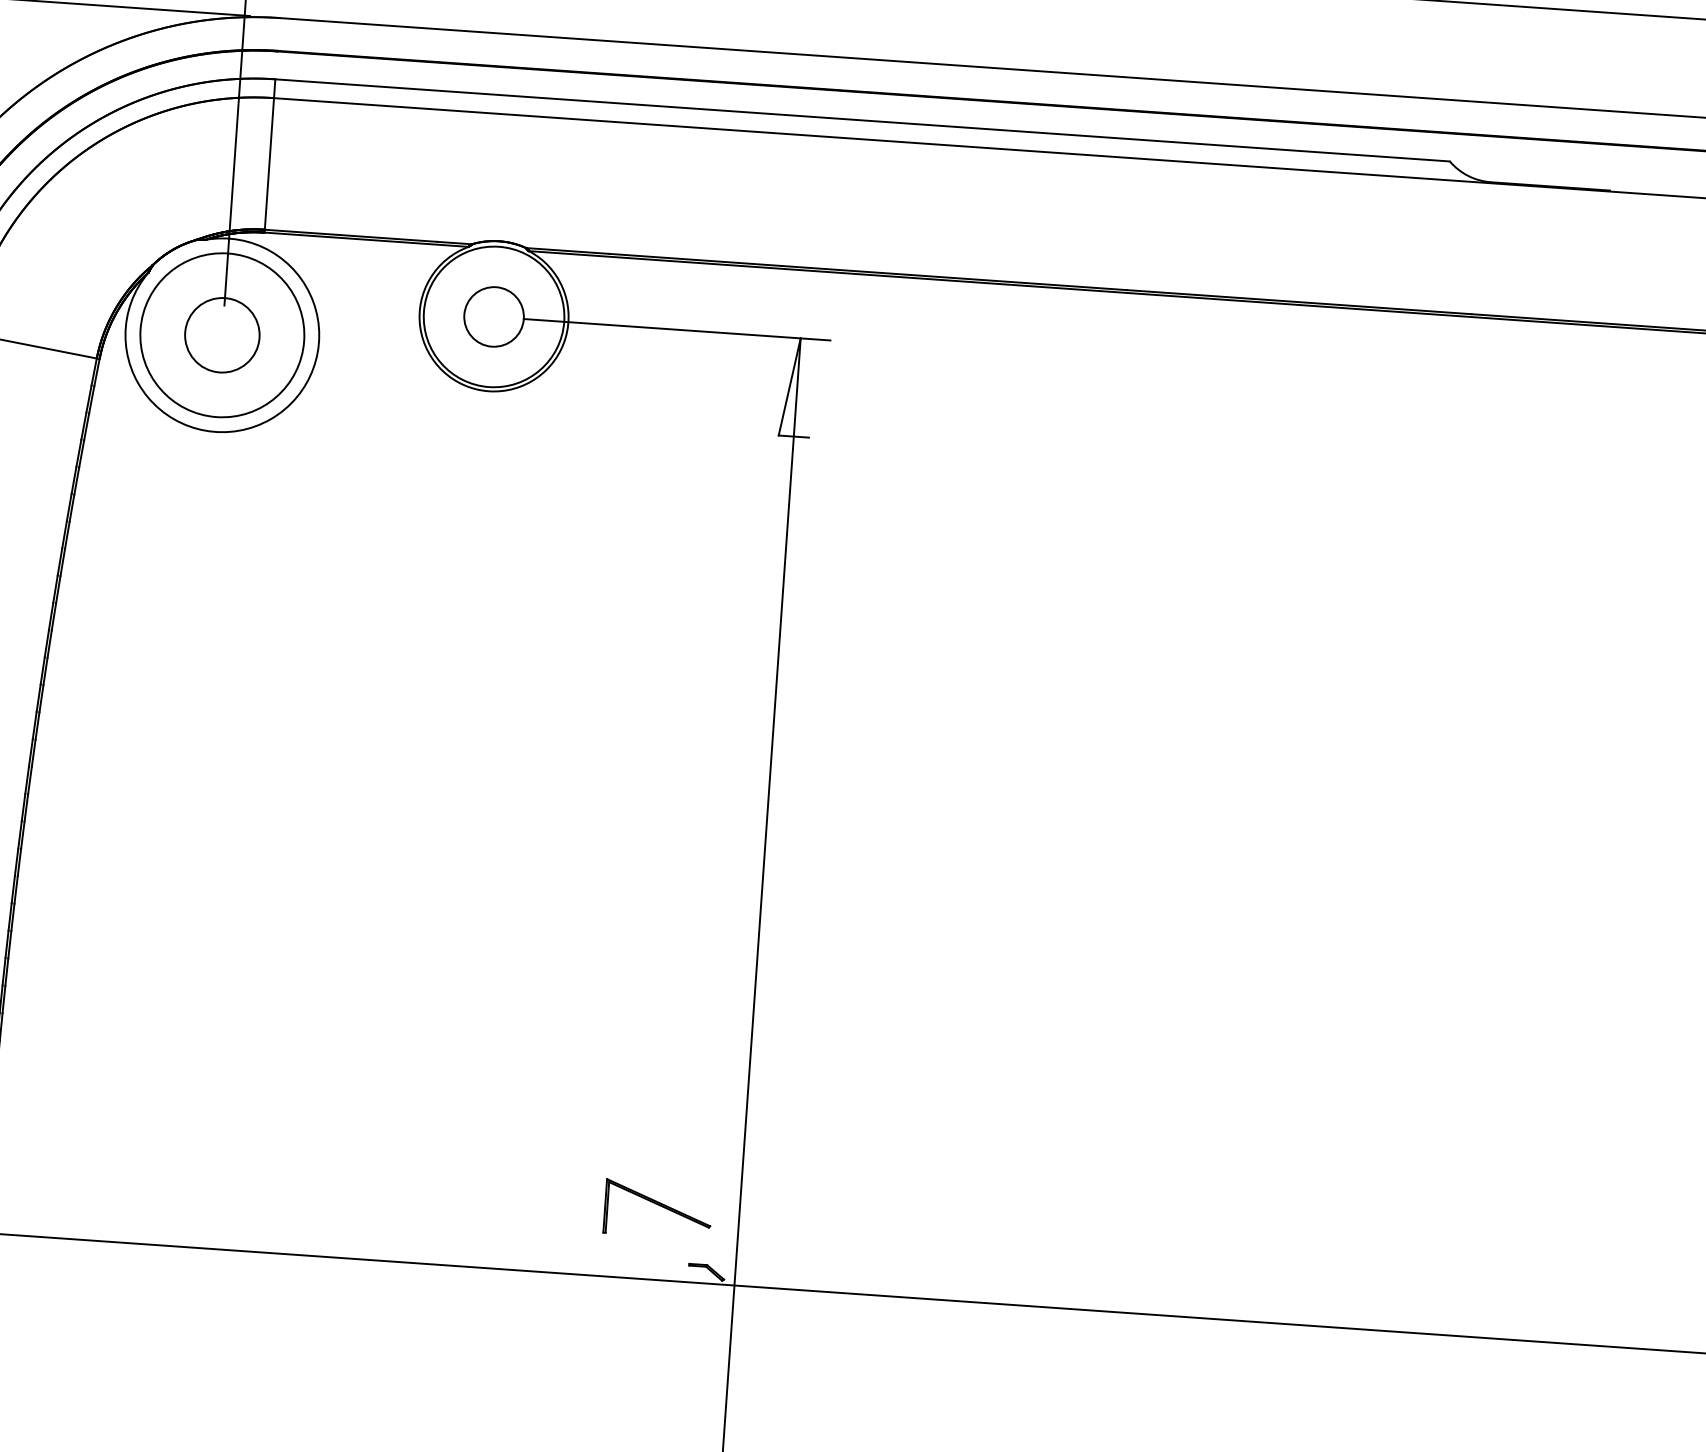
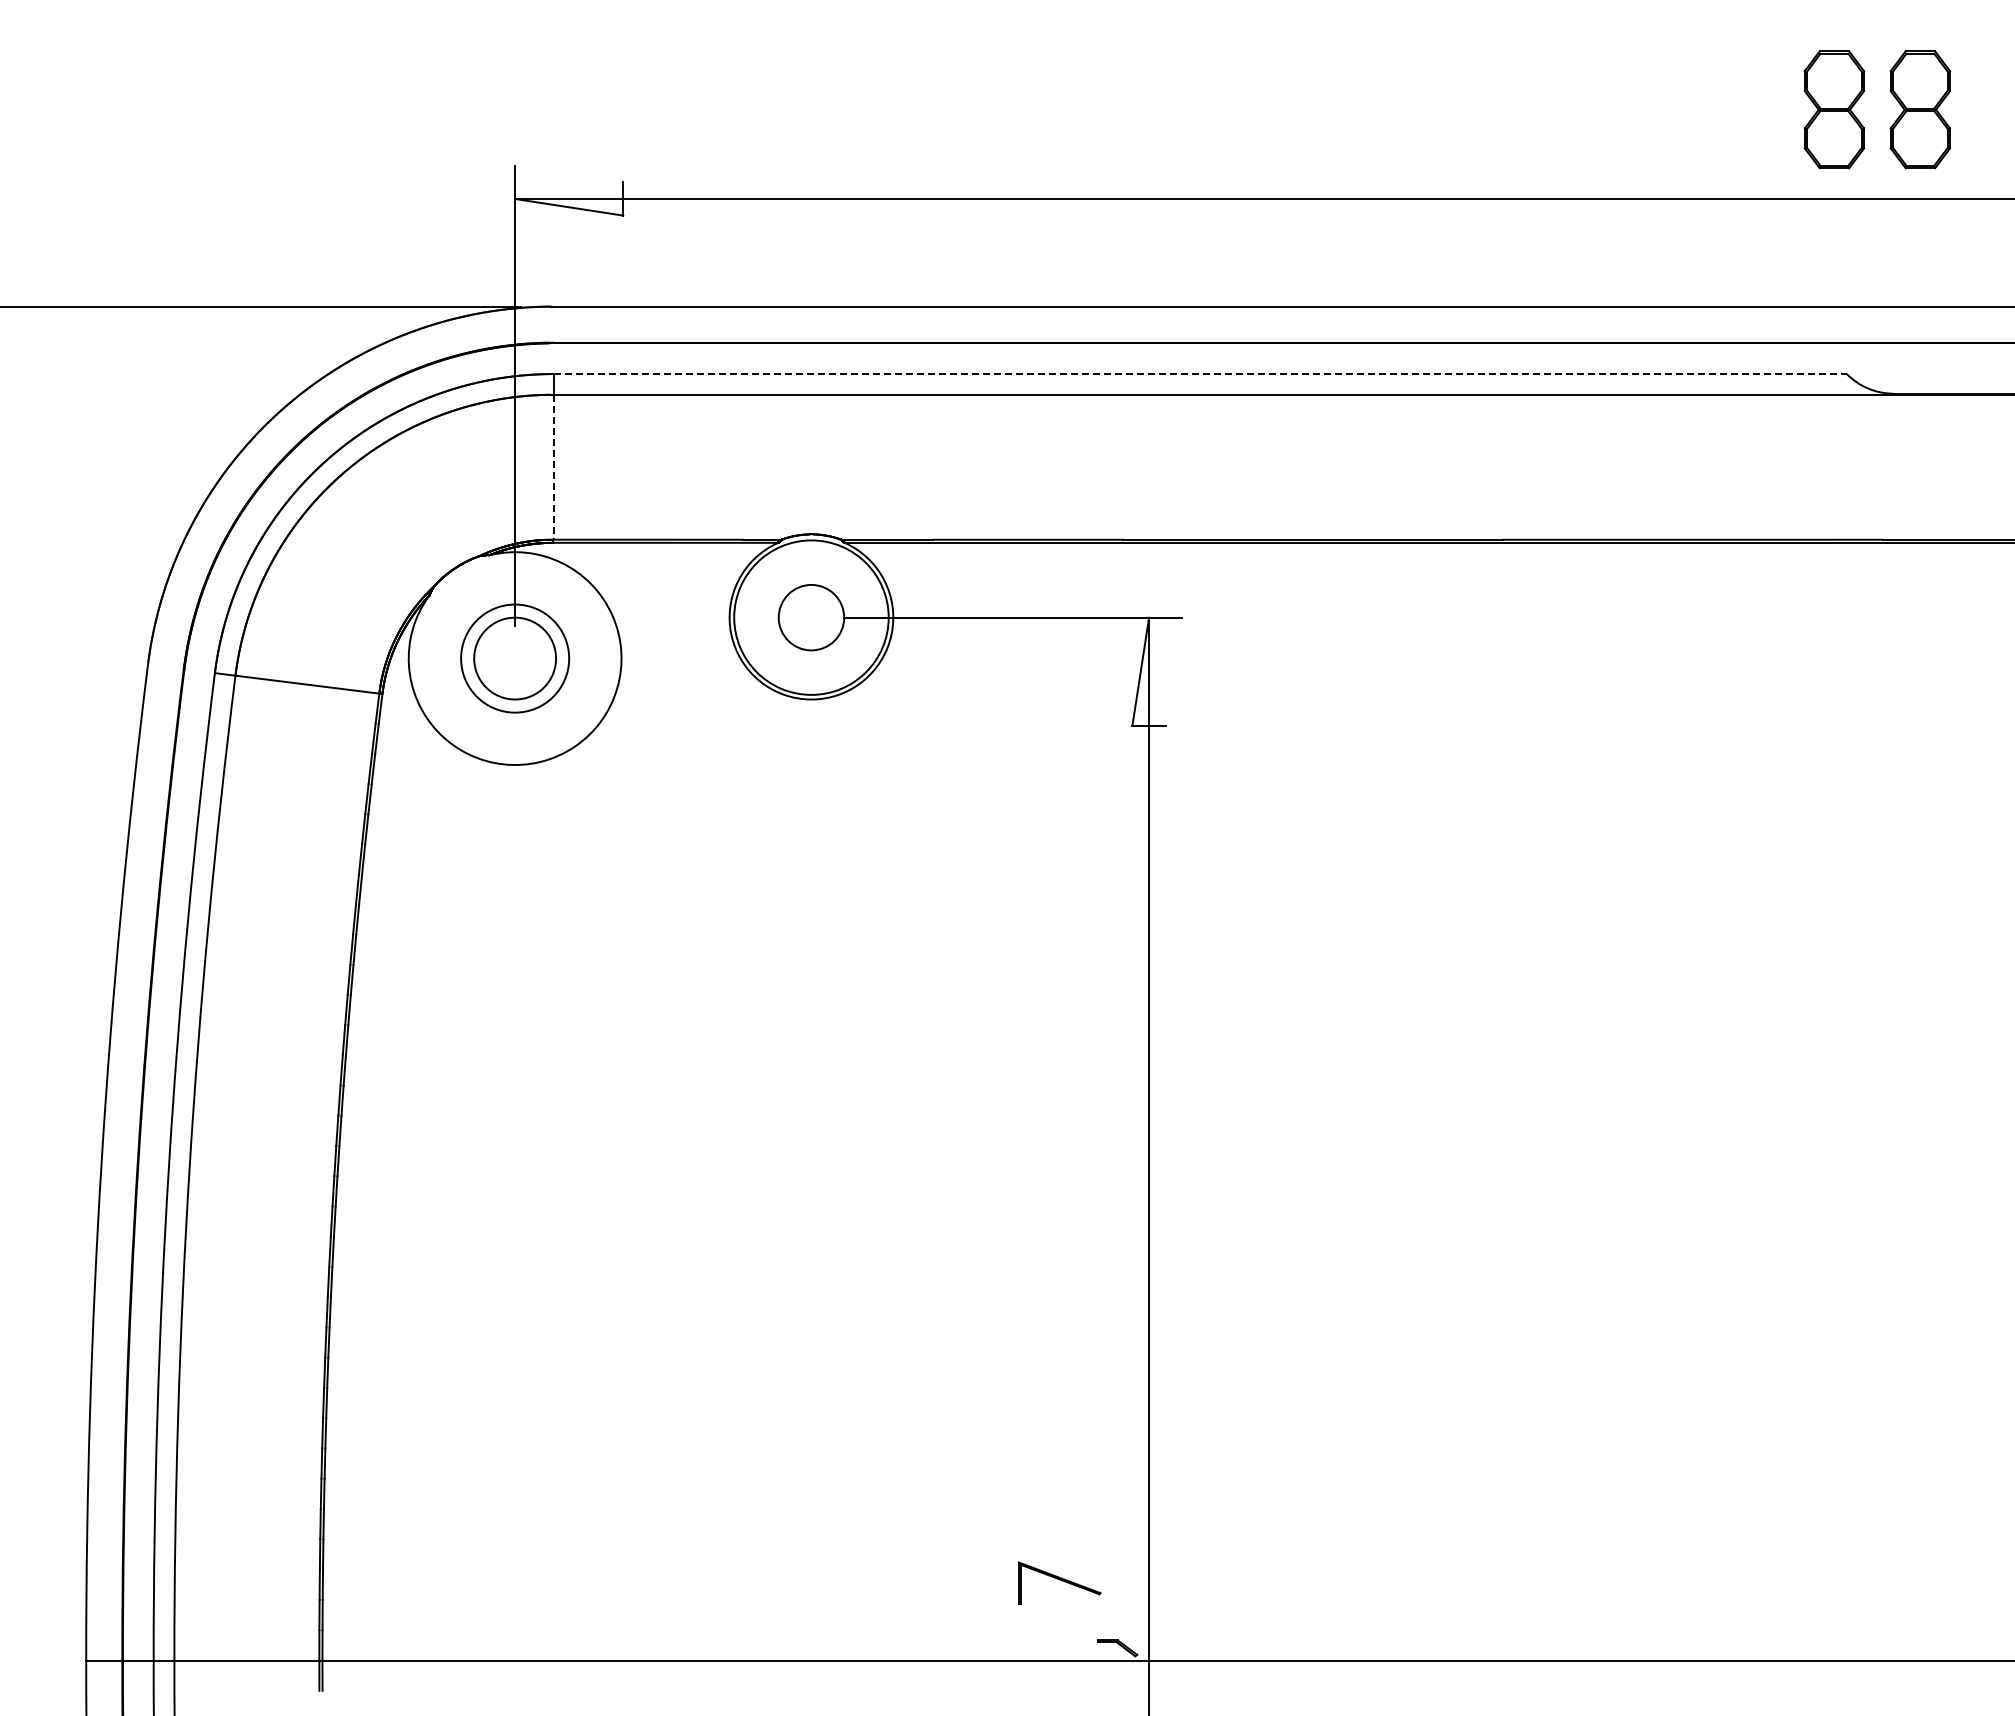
line: (862, 120) -> (1200, 374), solid -> dashed
line: (269, 164) -> (553, 467), solid -> dashed
circle: (222, 335) -> (515, 658), size x0.6
part: (658, 1208) -> (1059, 1582), size x0.7

